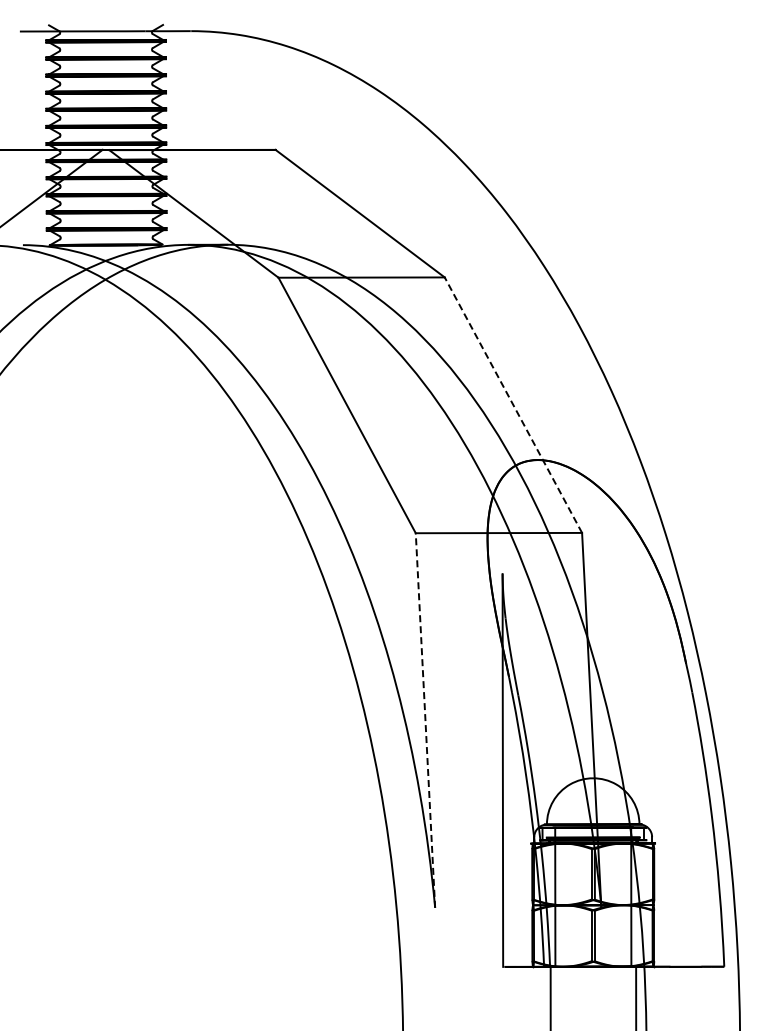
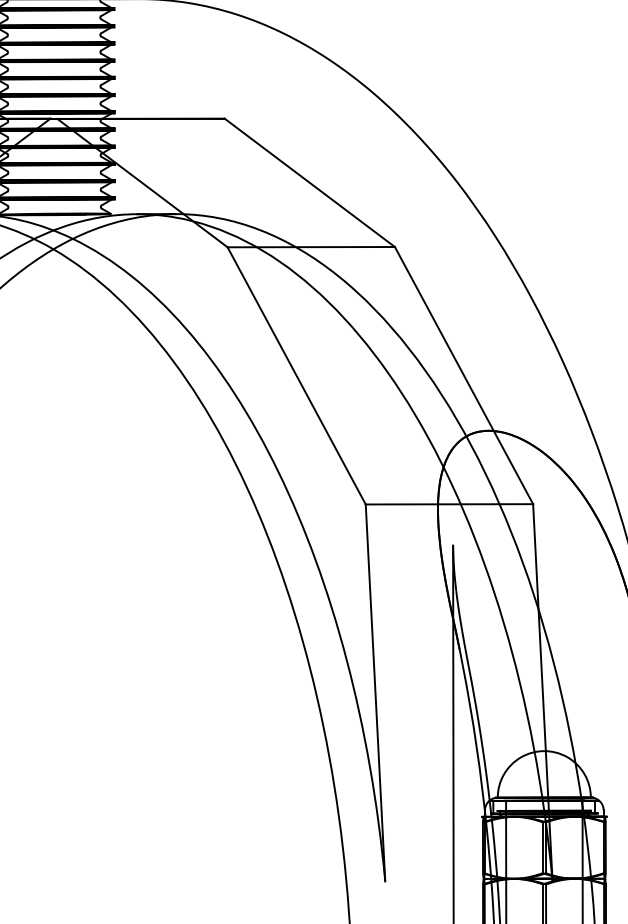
line: (513, 404) -> (464, 374), dashed -> solid
line: (425, 720) -> (375, 692), dashed -> solid

